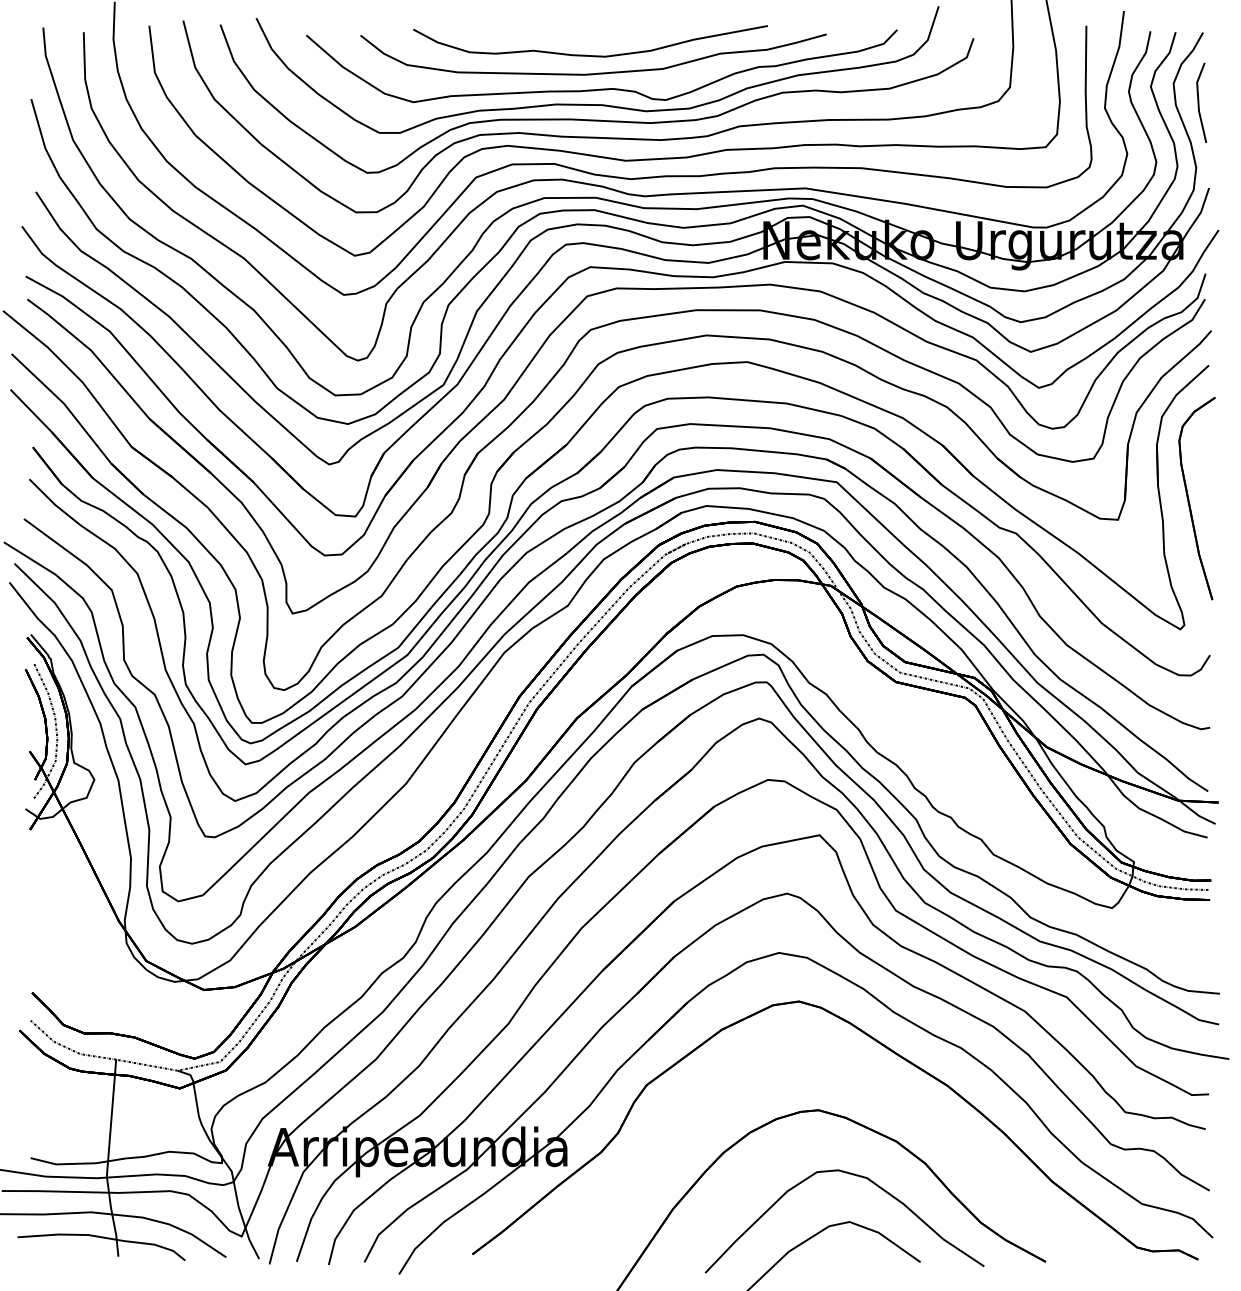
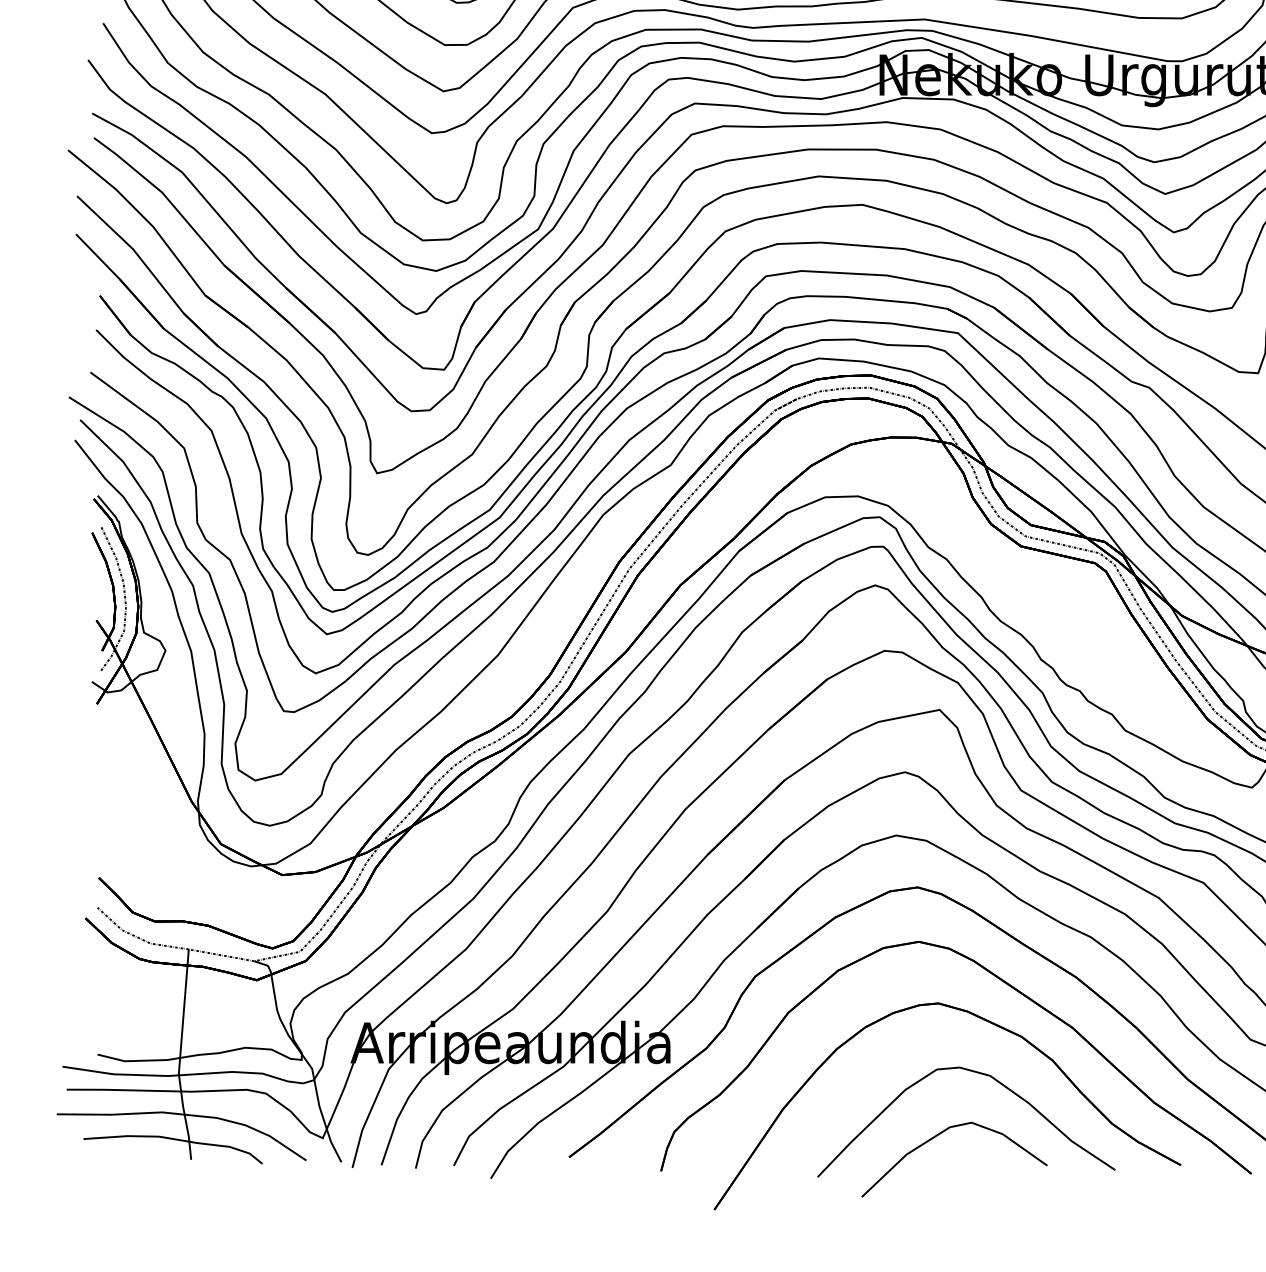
part: (880, 1091) -> (1004, 983), added

